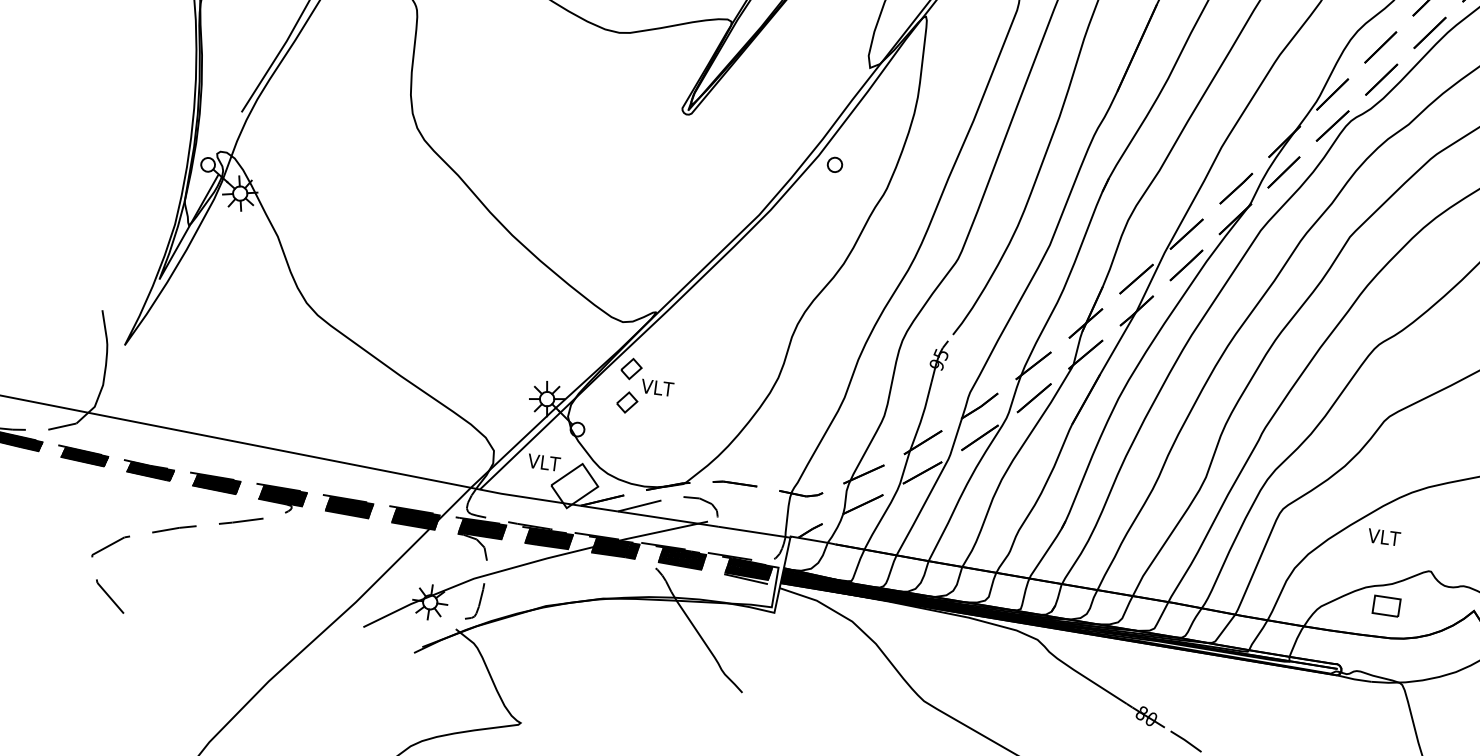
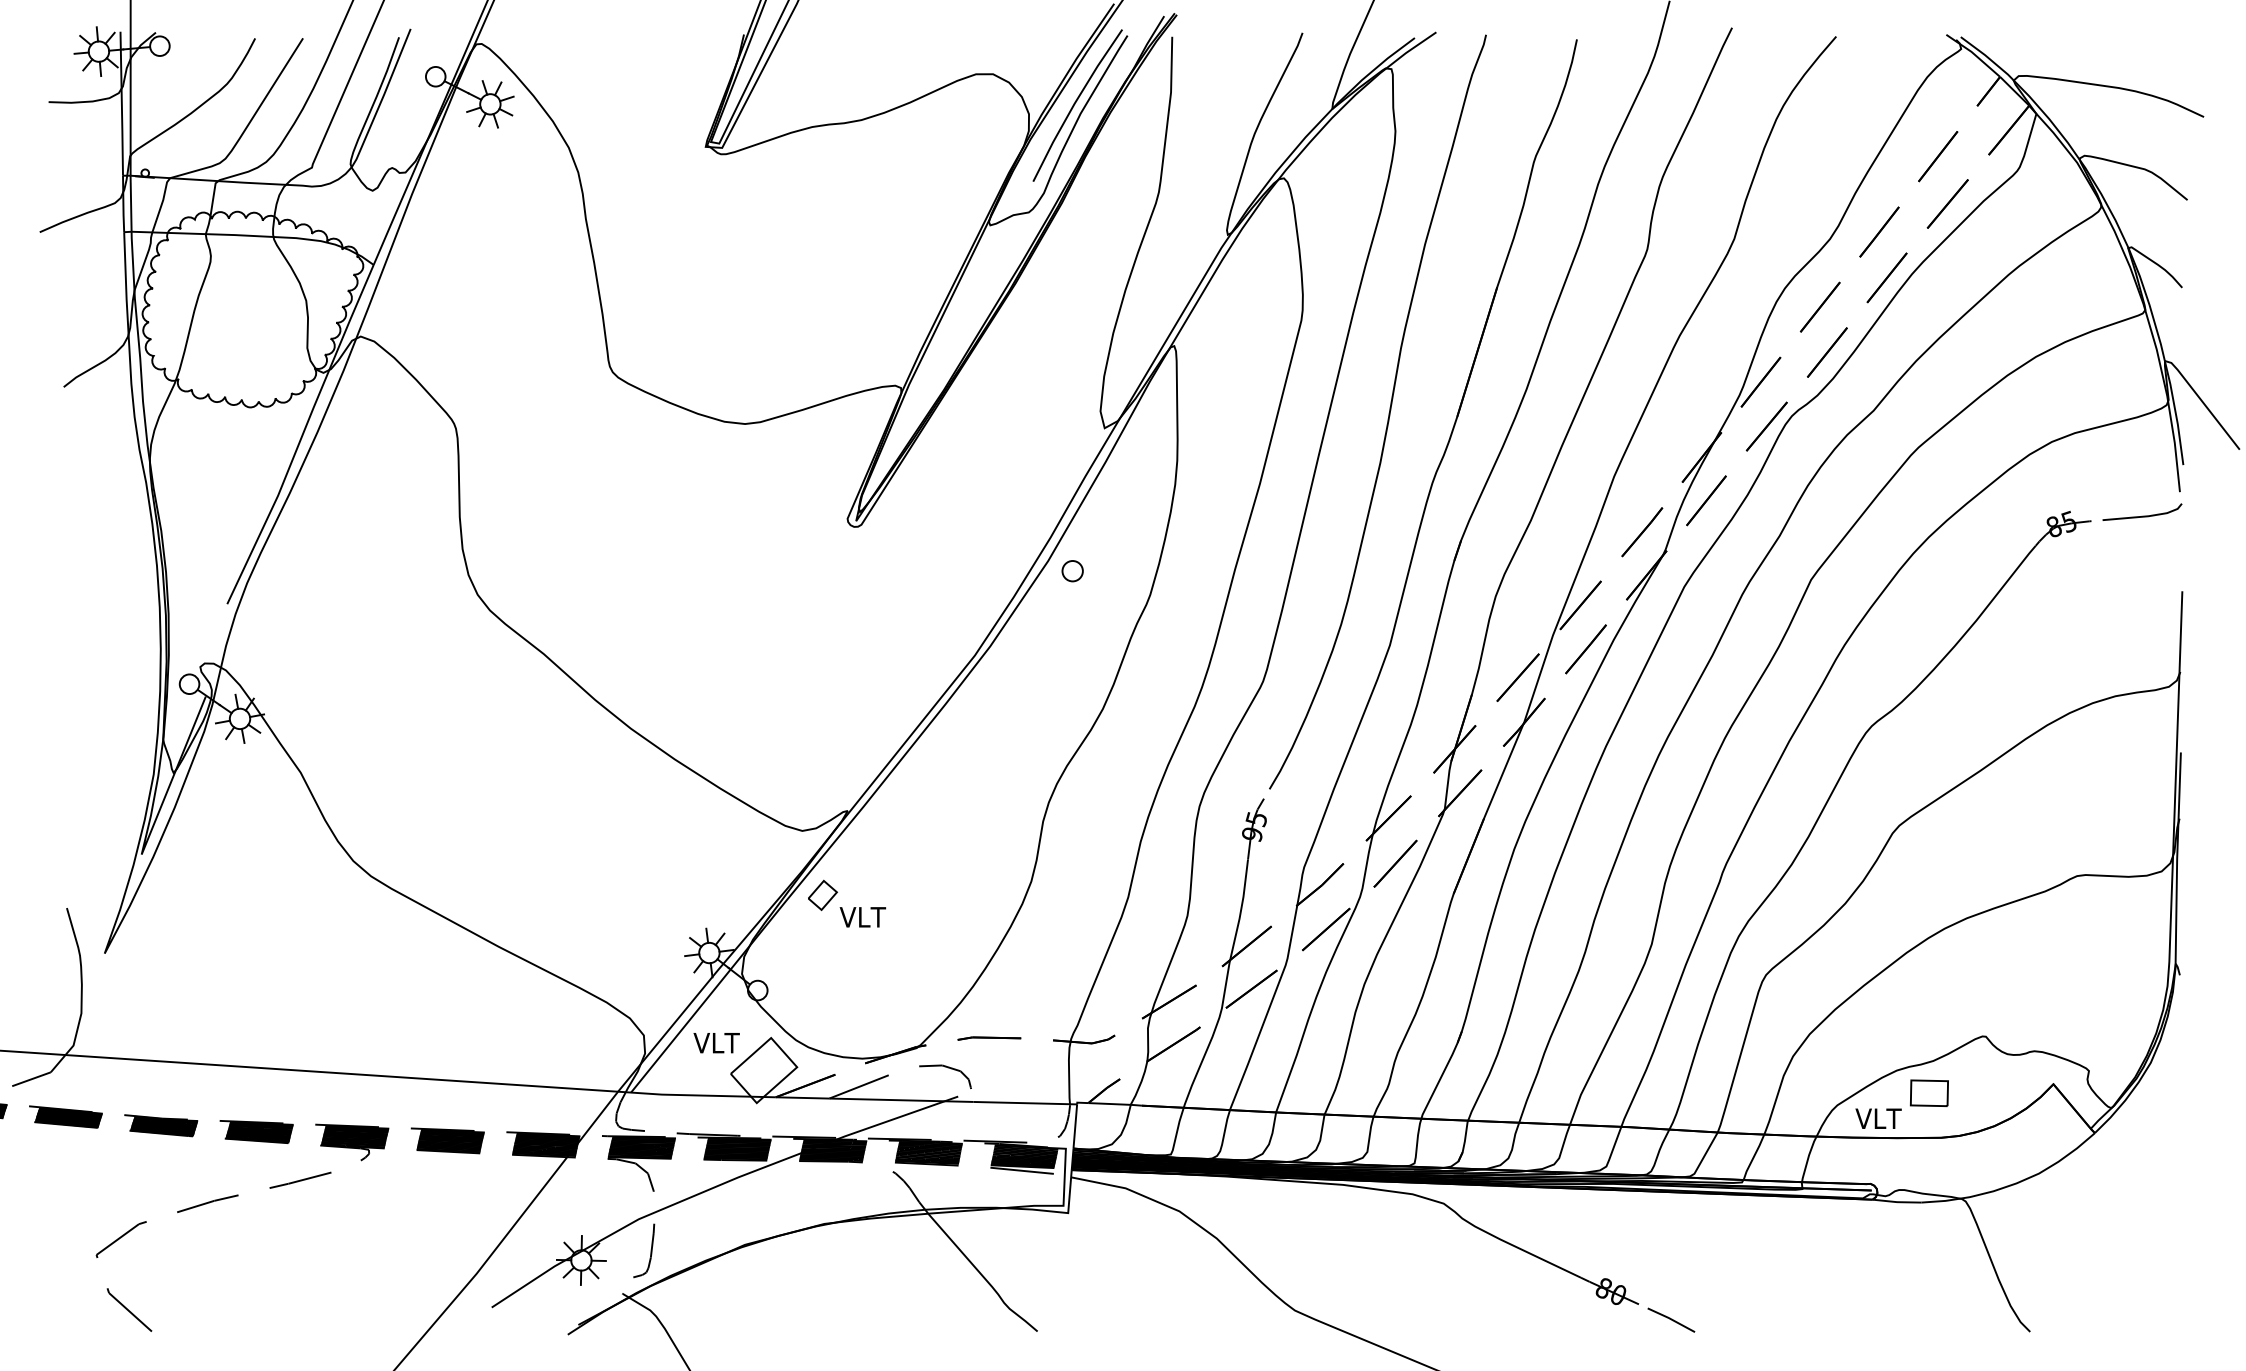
part: (627, 401) -> (822, 942), removed
text: (1384, 537) -> (1878, 1118), moved

